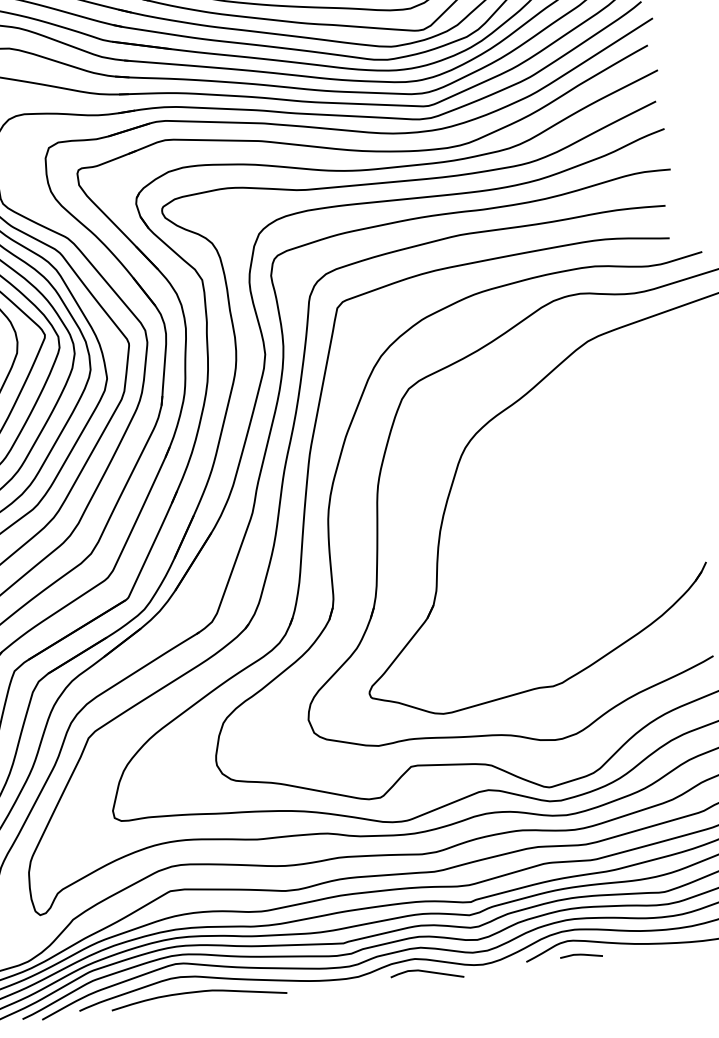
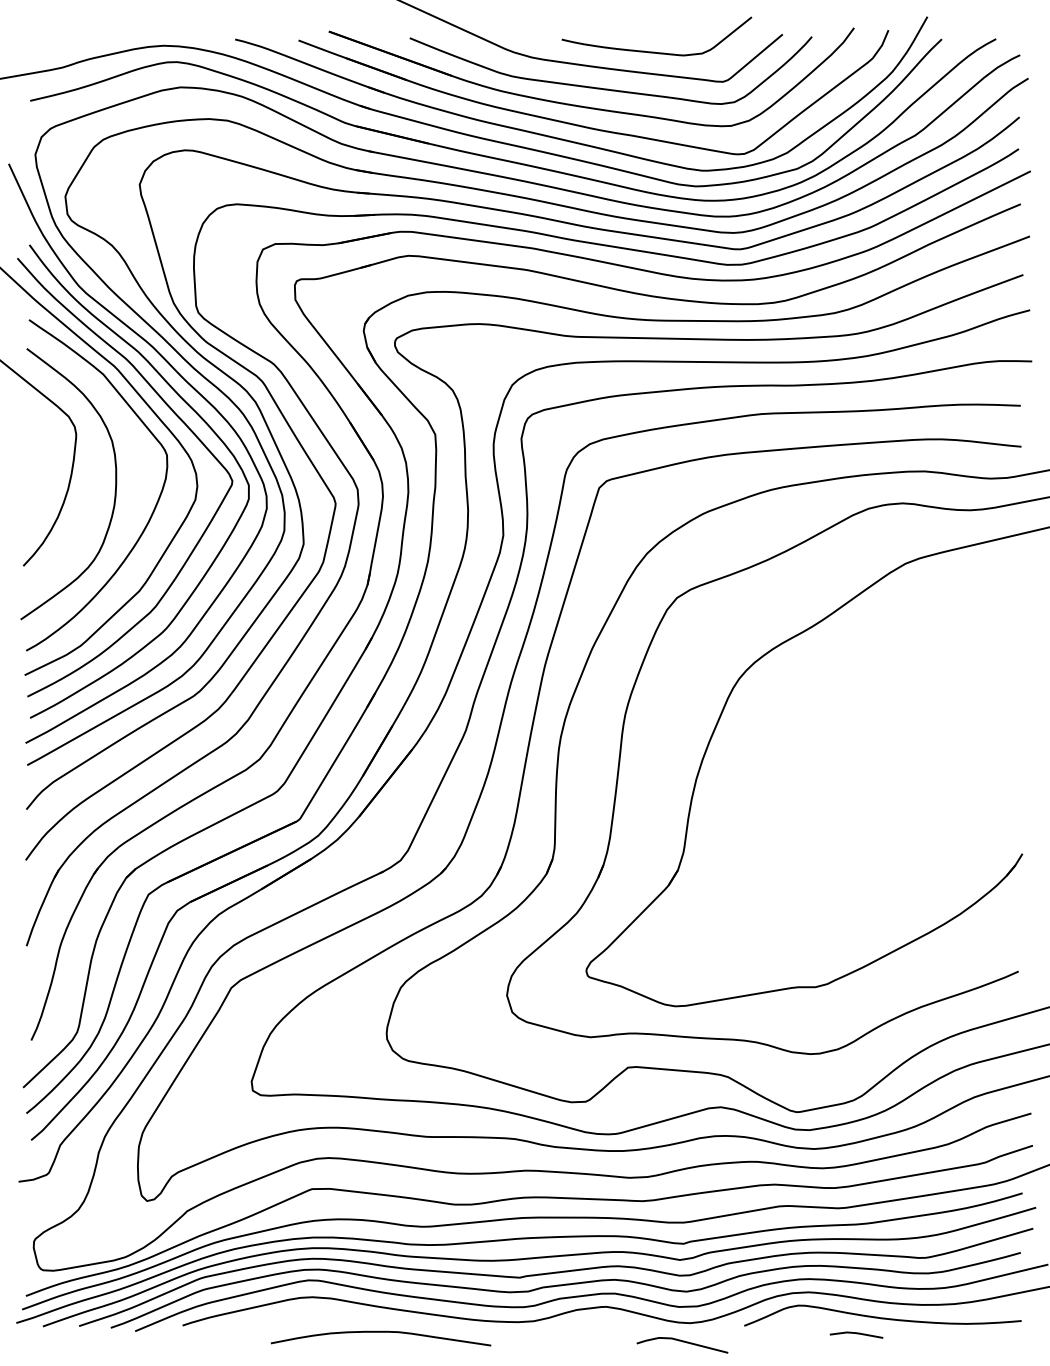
line: (581, 955) -> (856, 1334), moved
line: (427, 972) -> (682, 1342), moved
curve: (198, 992) -> (380, 1332), moved

